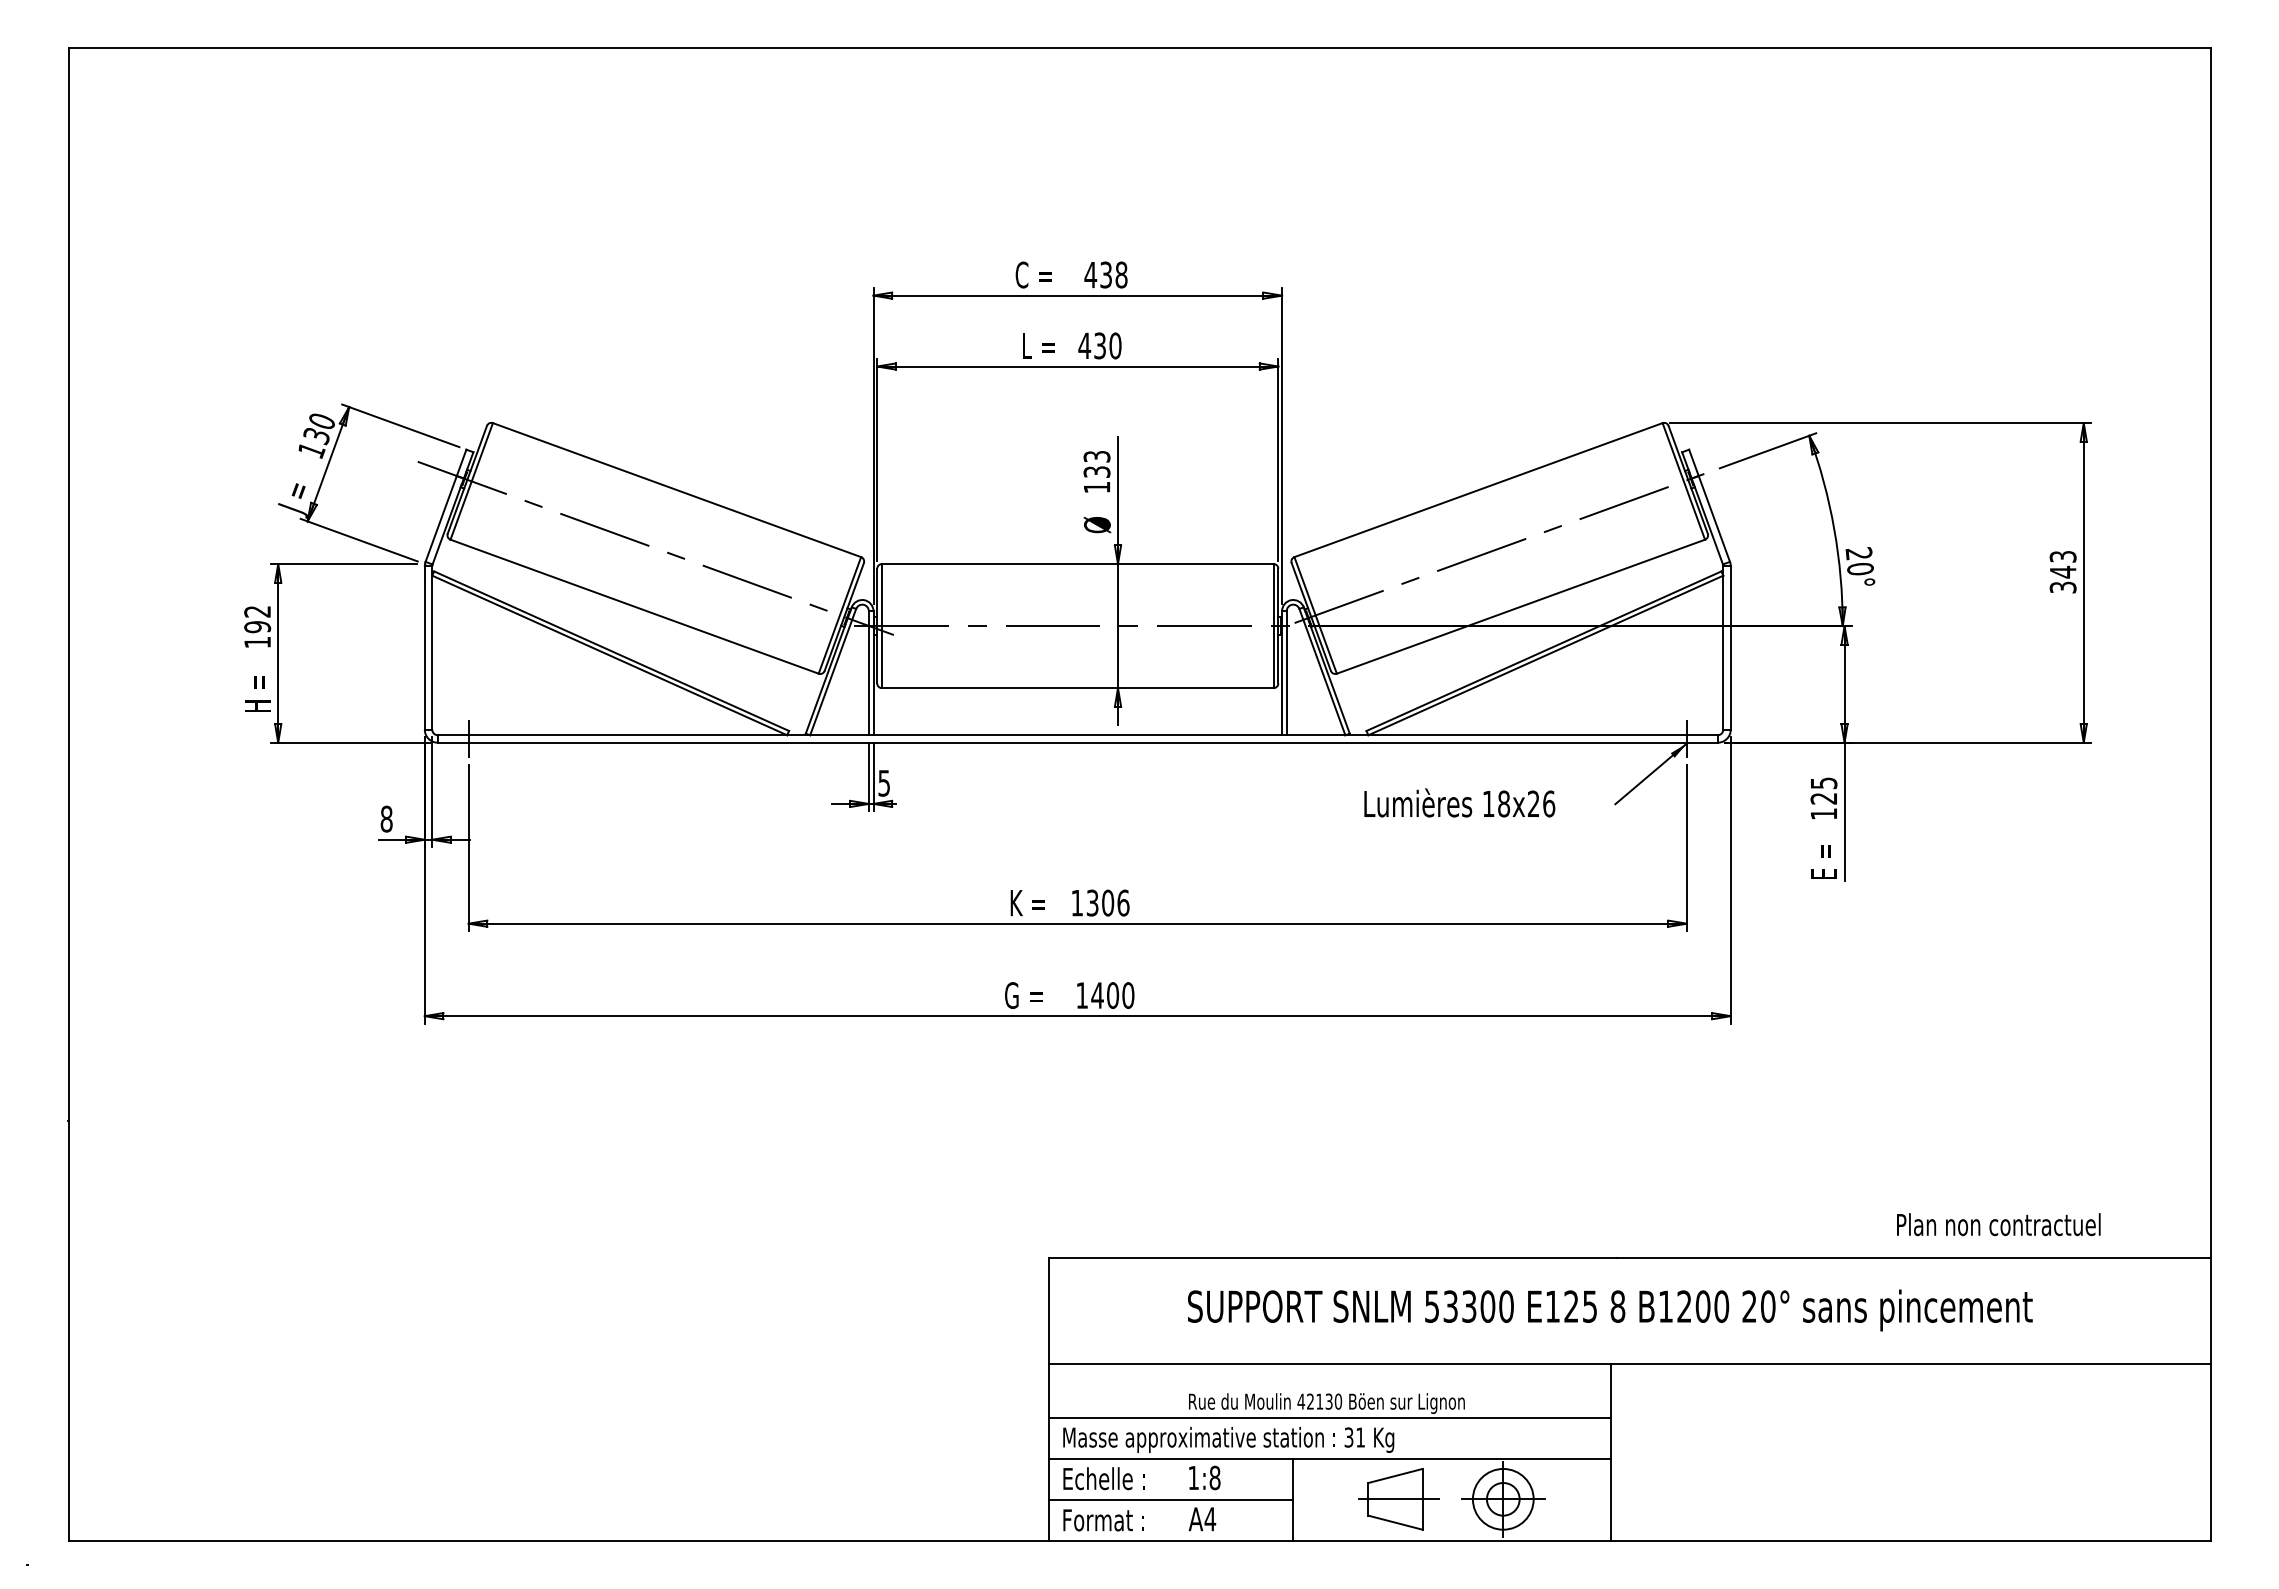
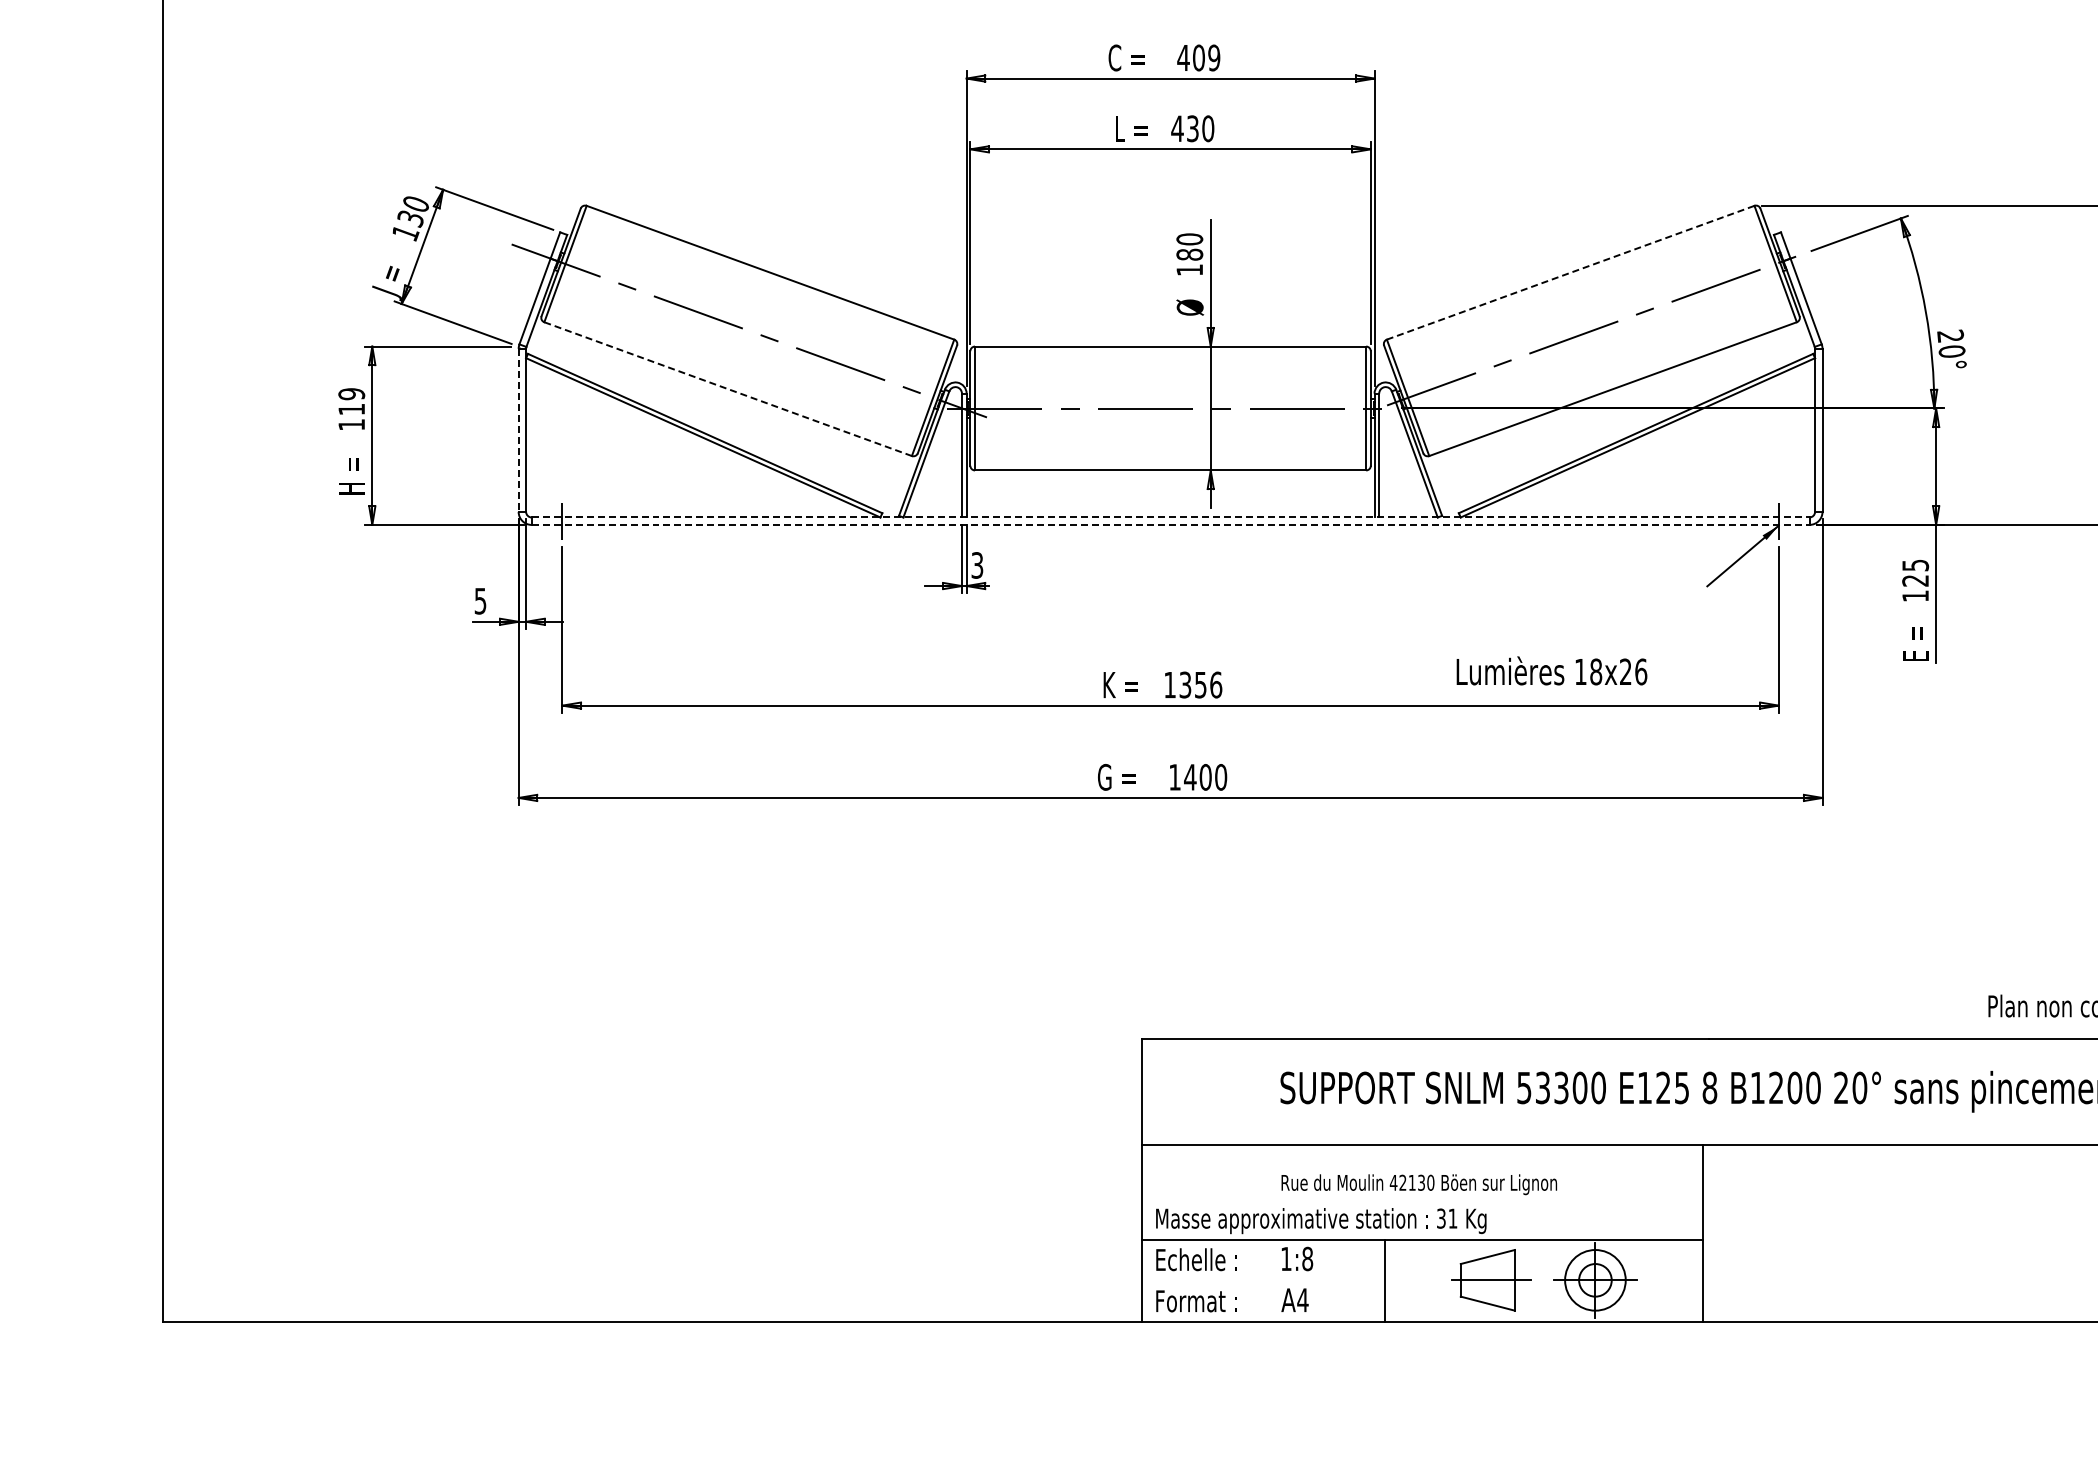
text: (1113, 274) -> (1206, 57), 438 -> 409
text: (1096, 464) -> (1189, 247), 133 -> 180
line: (1478, 490) -> (1570, 273), solid -> dashed
line: (634, 606) -> (728, 388), solid -> dashed
text: (257, 619) -> (351, 401), 192 -> 119
line: (424, 648) -> (518, 430), solid -> dashed
line: (1077, 735) -> (1170, 517), solid -> dashed
line: (1077, 742) -> (1170, 524), solid -> dashed
text: (884, 782) -> (977, 564), 5 -> 3
text: (1459, 802) -> (1551, 670), moved
text: (386, 818) -> (480, 600), 8 -> 5
text: (1108, 902) -> (1201, 684), 1306 -> 1356
line: (1330, 1418) -> (1422, 1199), removed
line: (1170, 1500) -> (1263, 1281), removed

